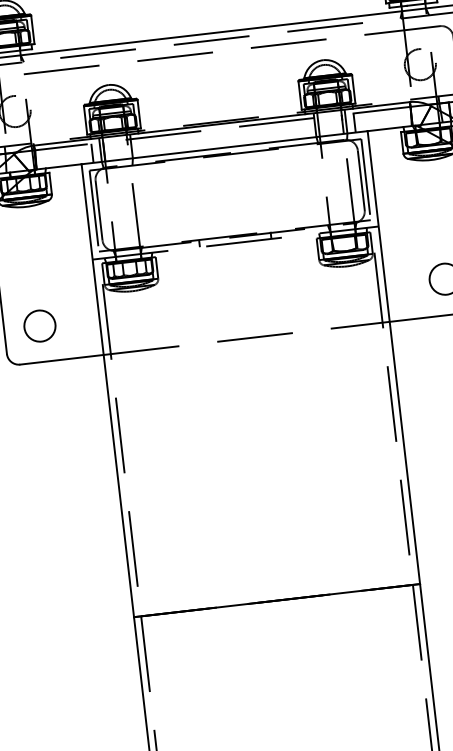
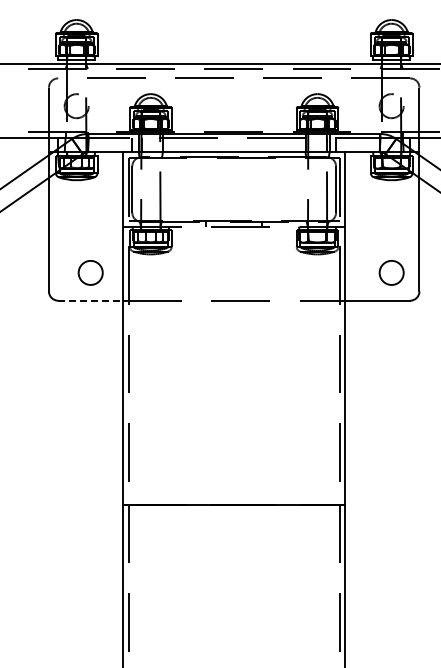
circle: (39, 325) -> (90, 272), moved
line: (63, 359) -> (91, 300), solid -> dashed

